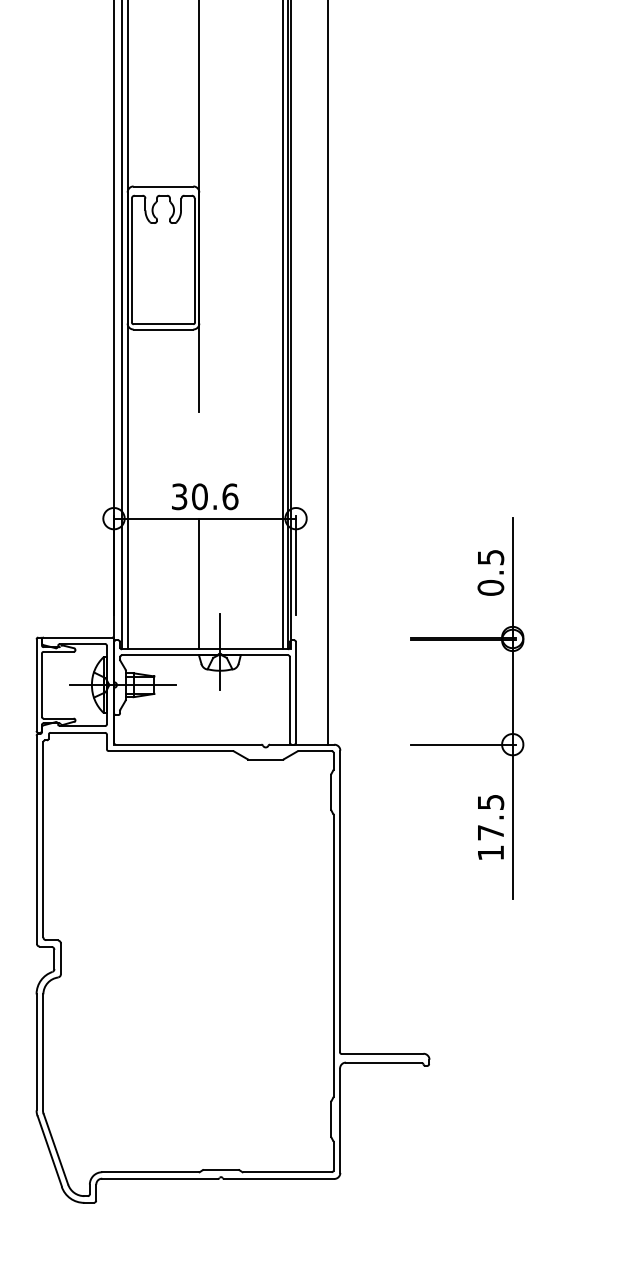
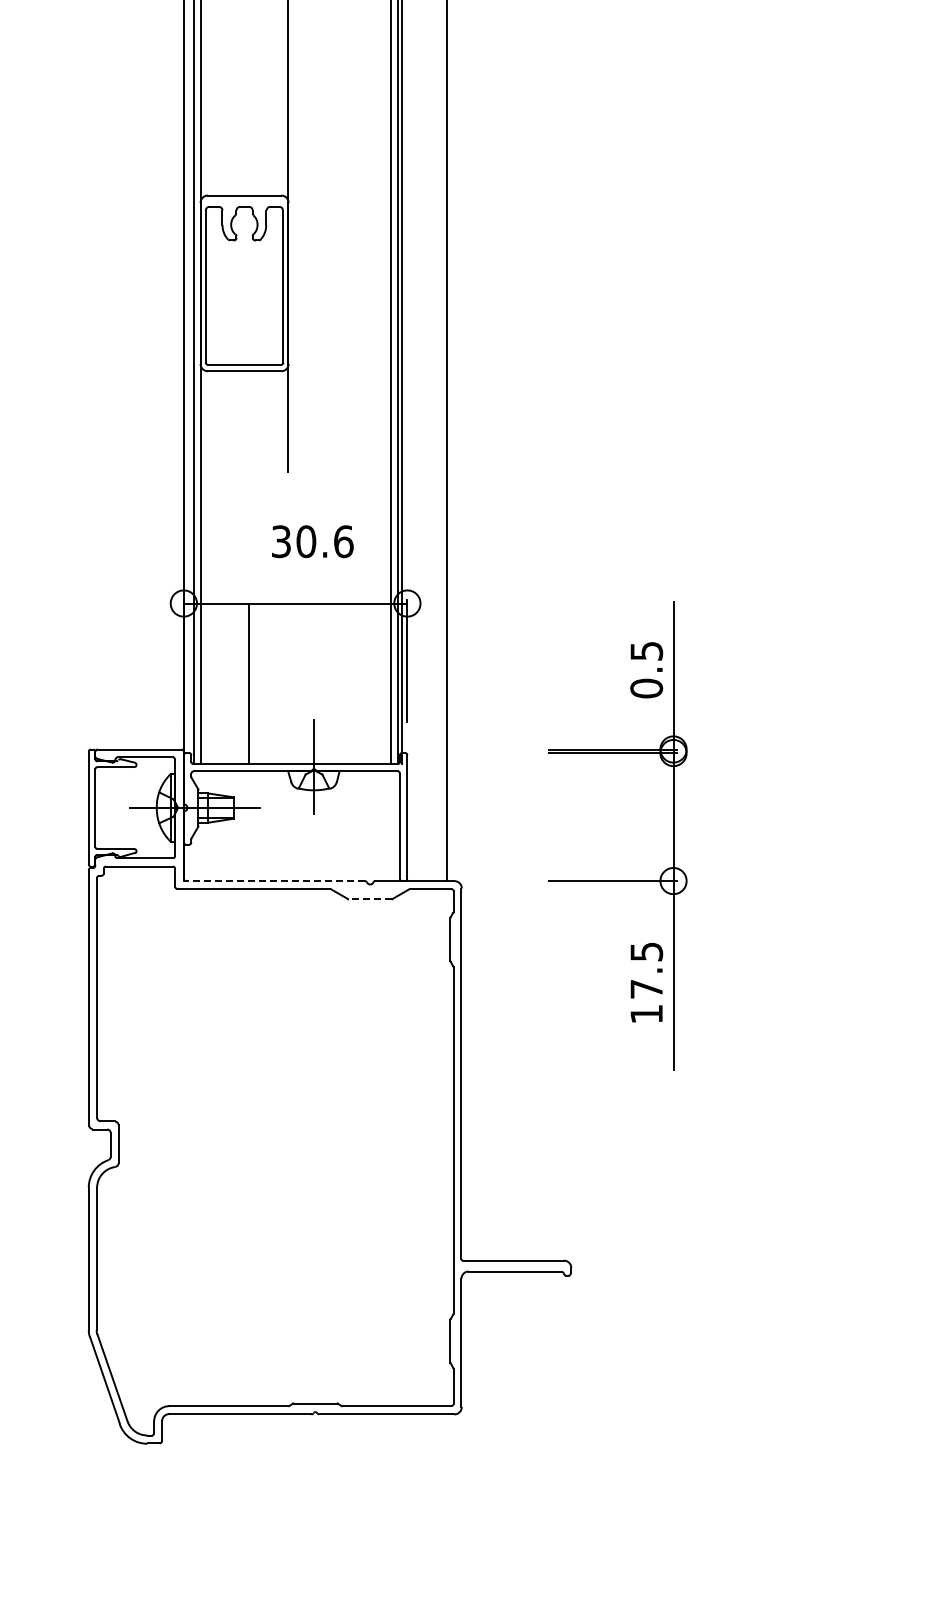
text: (204, 496) -> (312, 541), moved
line: (199, 583) -> (249, 683), moved
line: (188, 745) -> (275, 881), solid -> dashed
line: (265, 759) -> (369, 899), solid -> dashed

